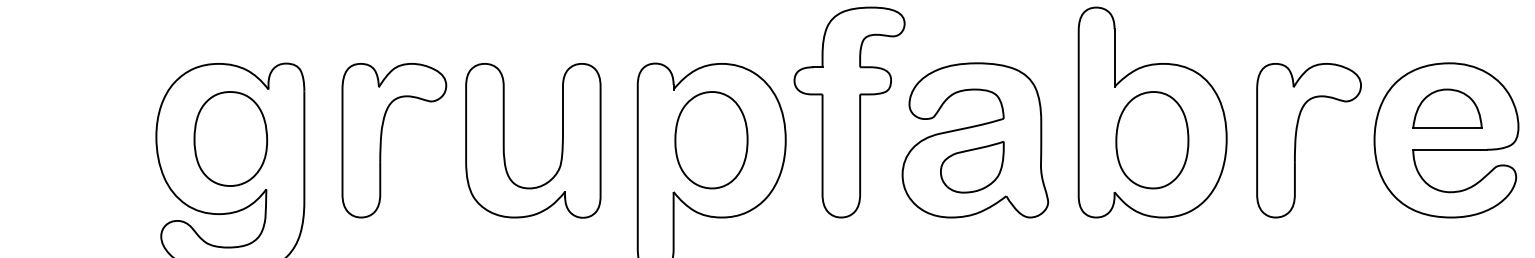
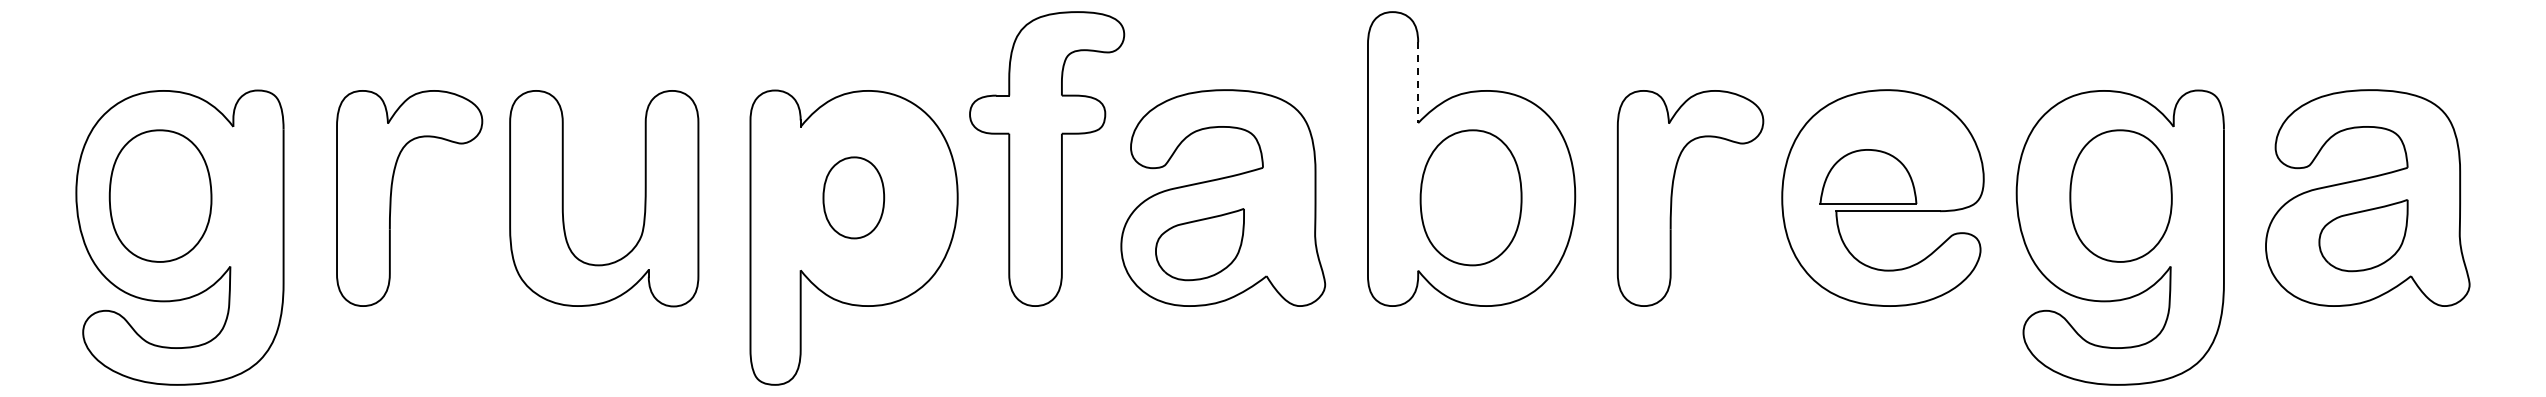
line: (1114, 58) -> (1418, 83), solid -> dashed
part: (1447, 108) -> (1868, 176), moved
part: (230, 138) -> (160, 195), moved
part: (711, 139) -> (853, 197), size x0.6
part: (971, 167) -> (1199, 244), moved

